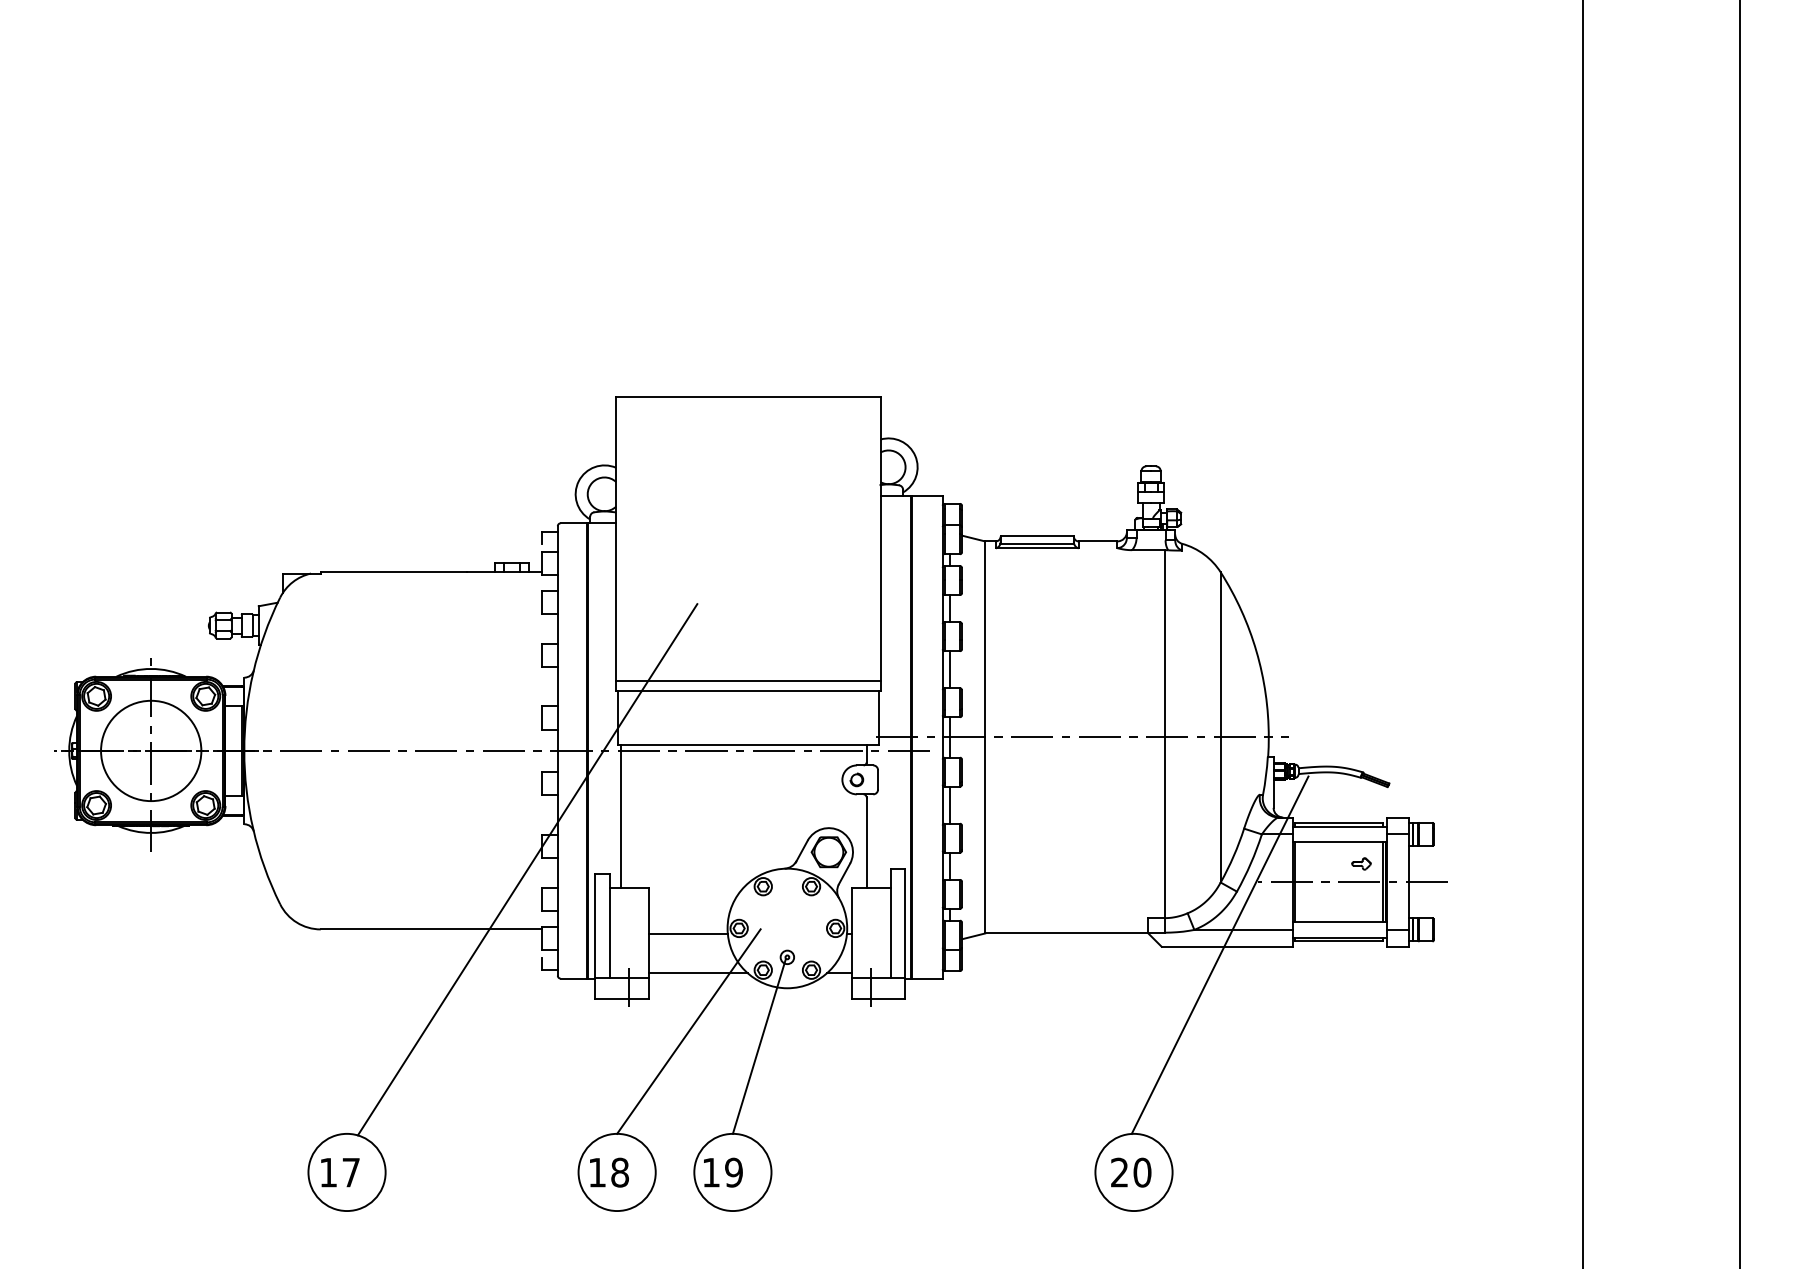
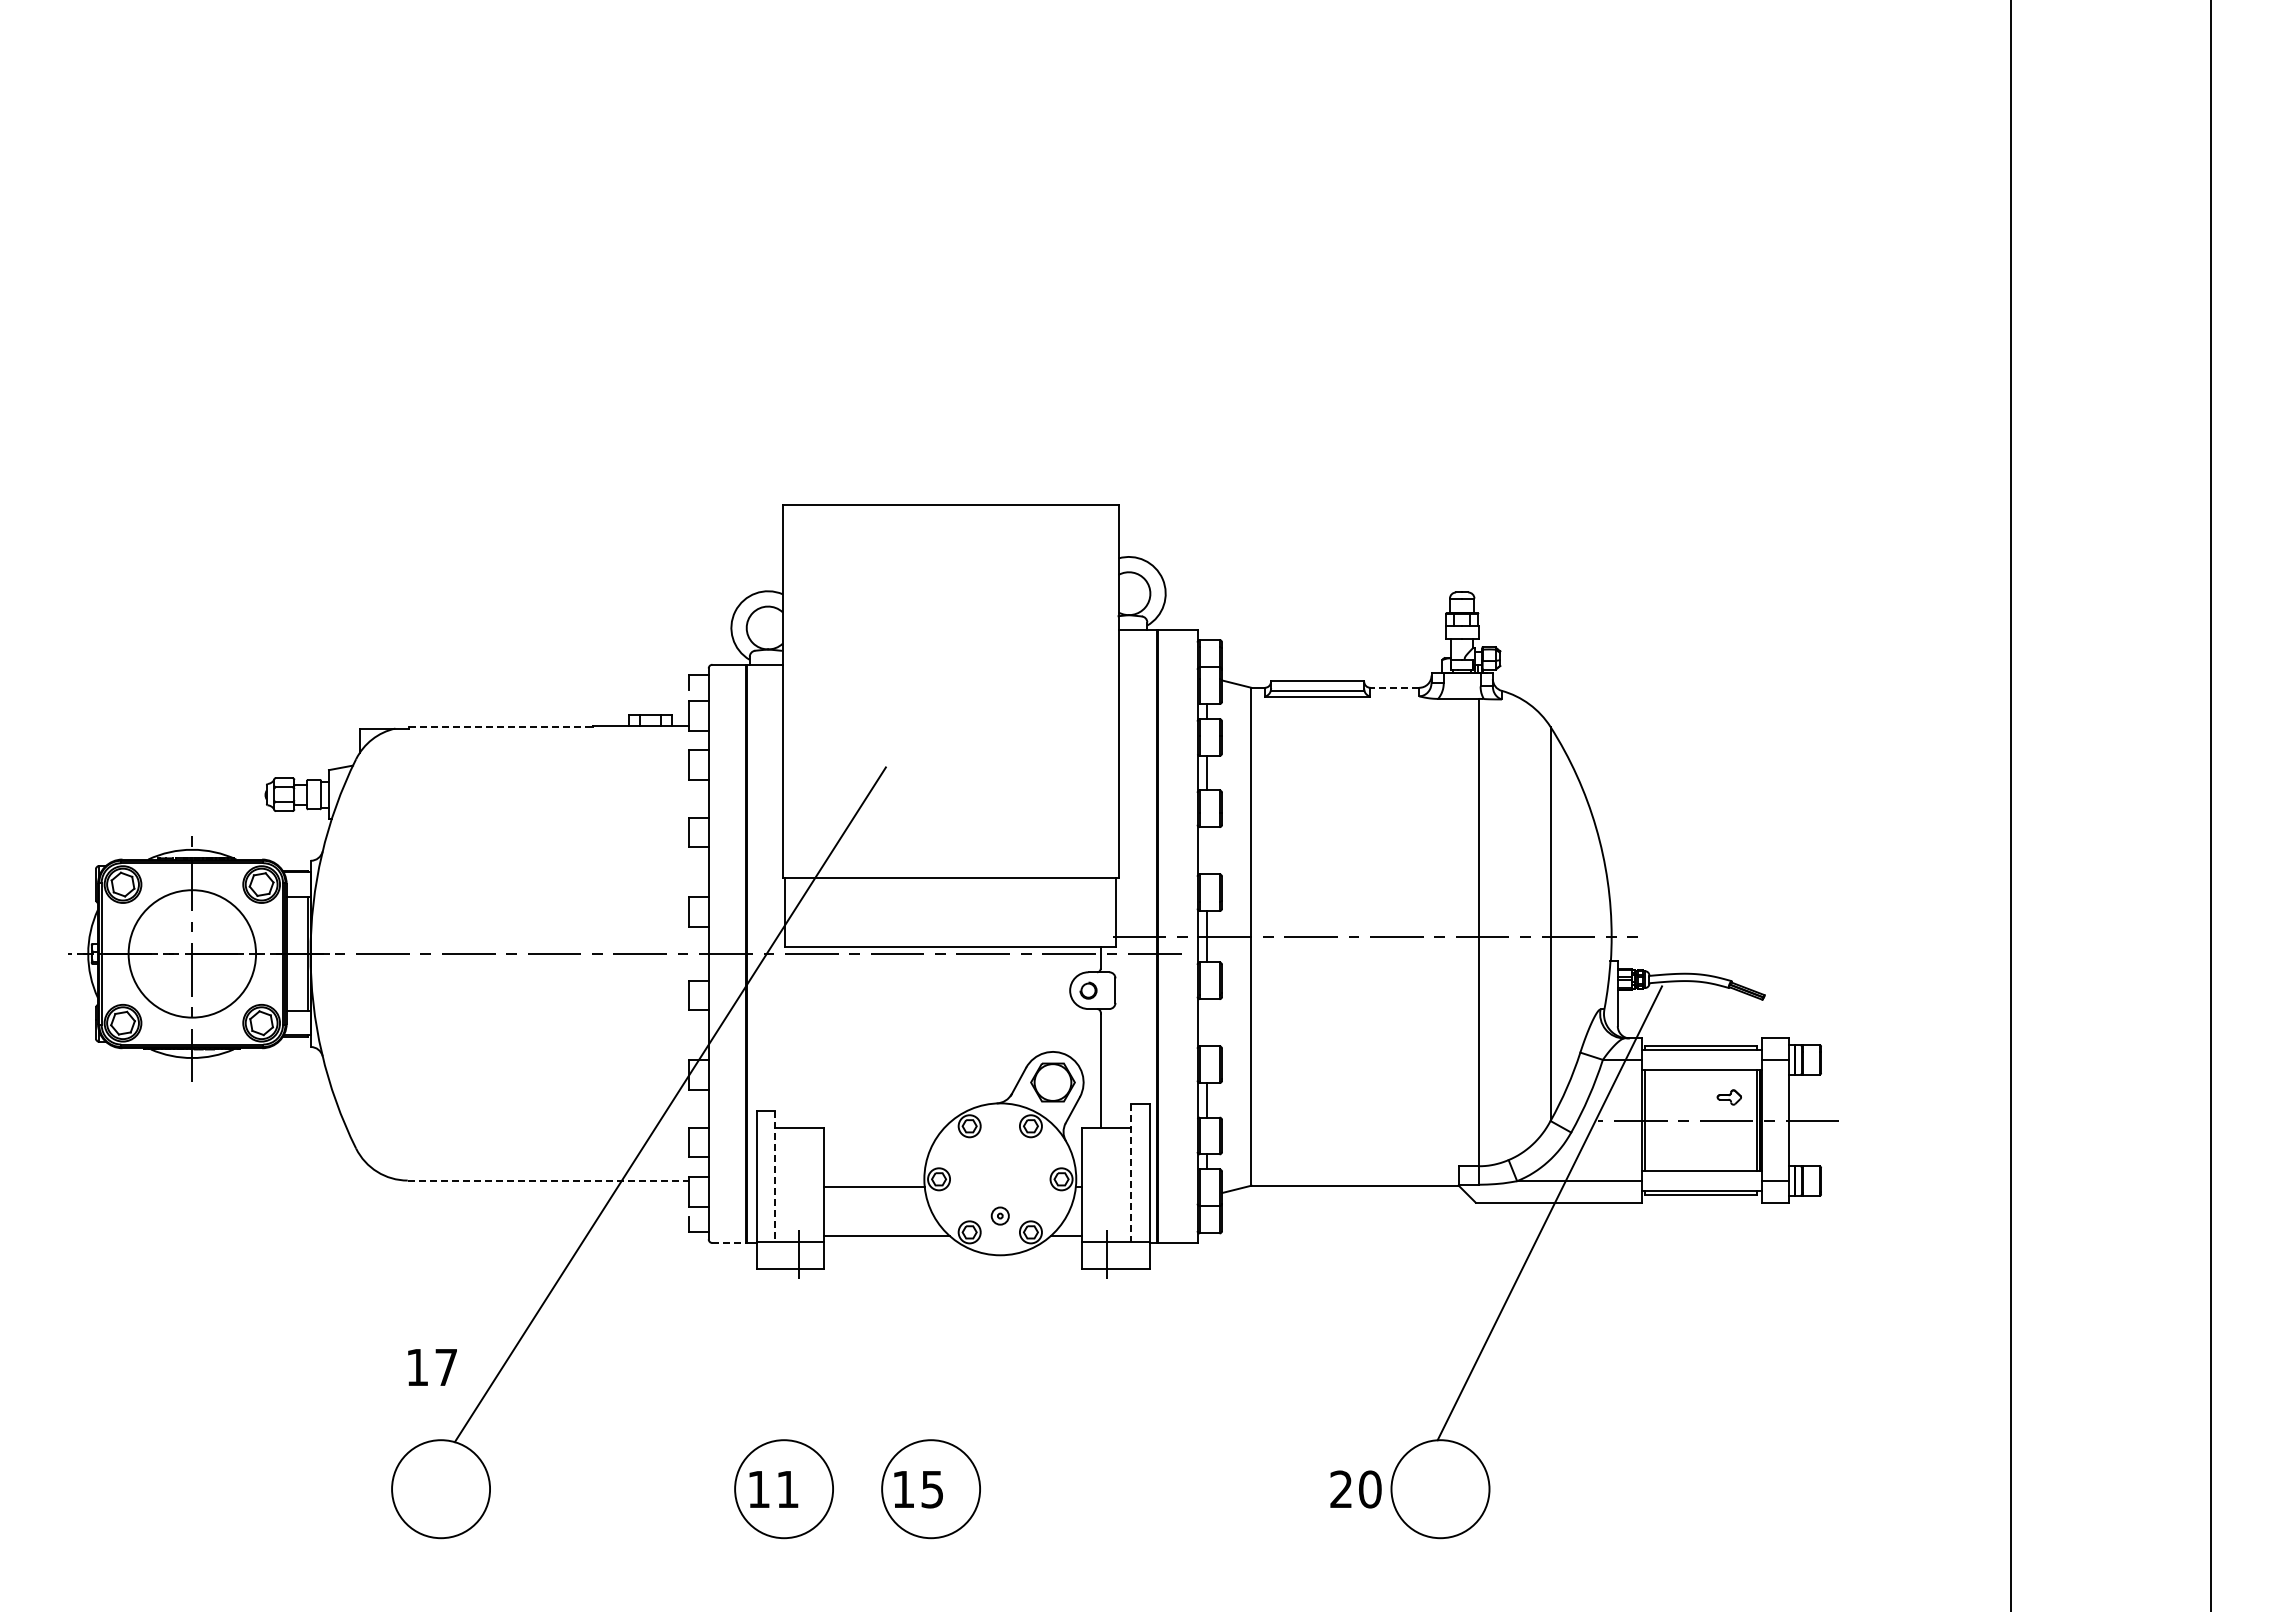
line: (1097, 541) -> (1394, 687), solid -> dashed
line: (394, 572) -> (501, 727), solid -> dashed
line: (949, 669) -> (1206, 850), removed
line: (748, 681) -> (950, 865), removed
line: (949, 804) -> (1206, 1022), removed
line: (621, 816) -> (789, 1037), removed
line: (890, 923) -> (1131, 1173), solid -> dashed
line: (609, 926) -> (774, 1176), solid -> dashed
line: (431, 929) -> (548, 1180), solid -> dashed
line: (573, 978) -> (728, 1243), solid -> dashed
line: (689, 1031) -> (875, 1310), removed
line: (759, 1046) -> (964, 1329), removed
text: (340, 1172) -> (432, 1367), moved
text: (619, 1172) -> (787, 1489), 18 -> 11
text: (734, 1172) -> (932, 1489), 19 -> 15
text: (1130, 1172) -> (1355, 1489), moved

